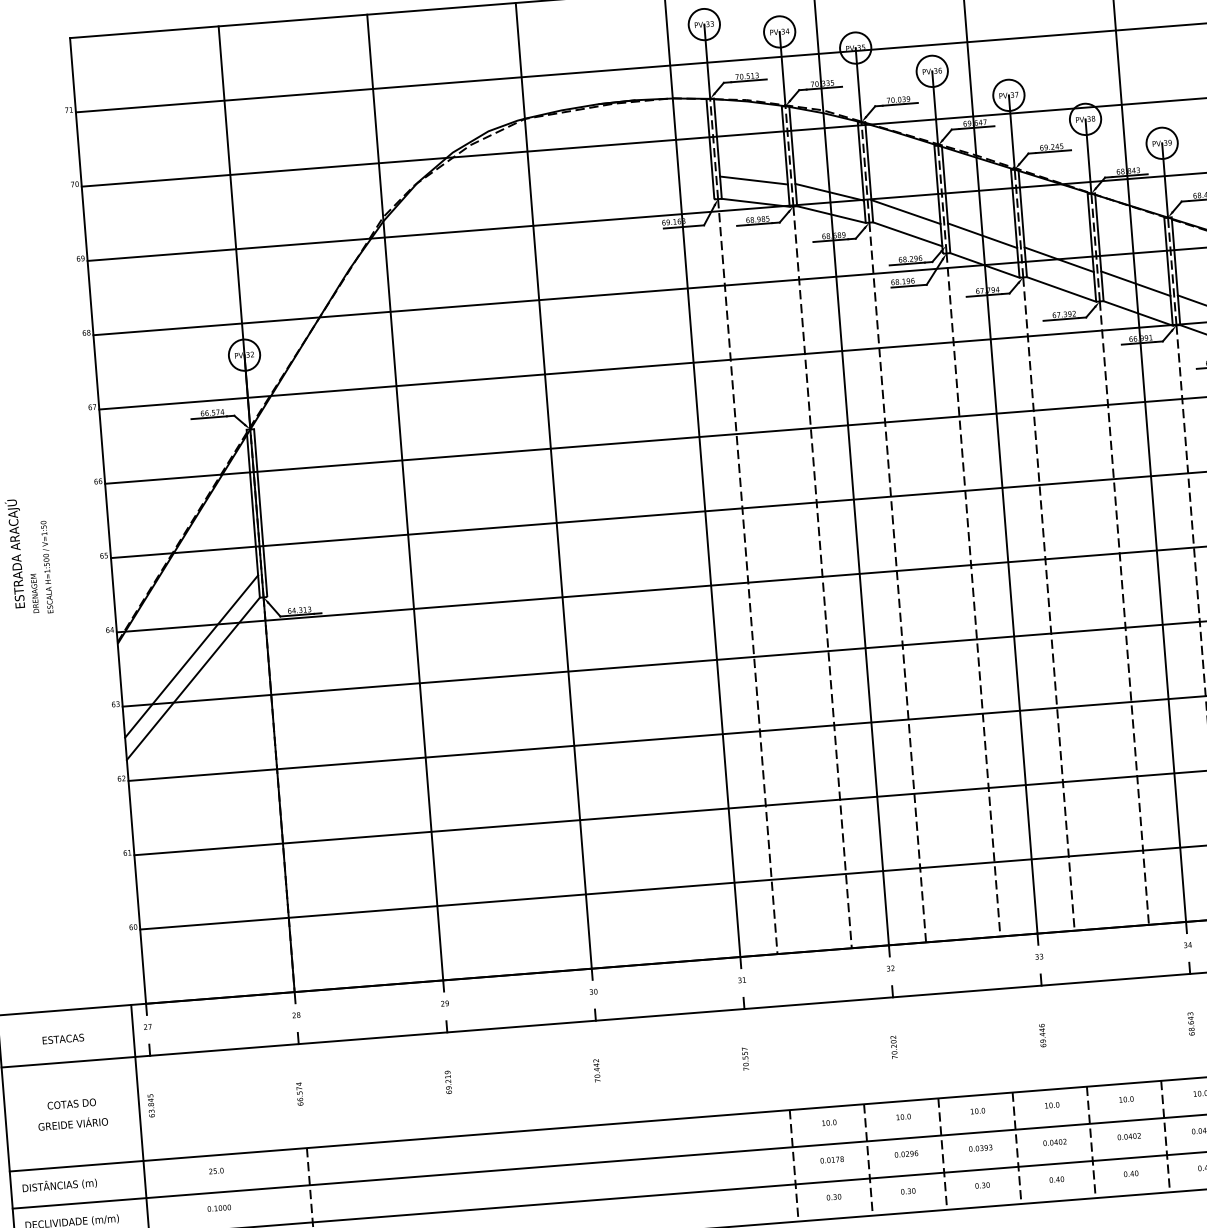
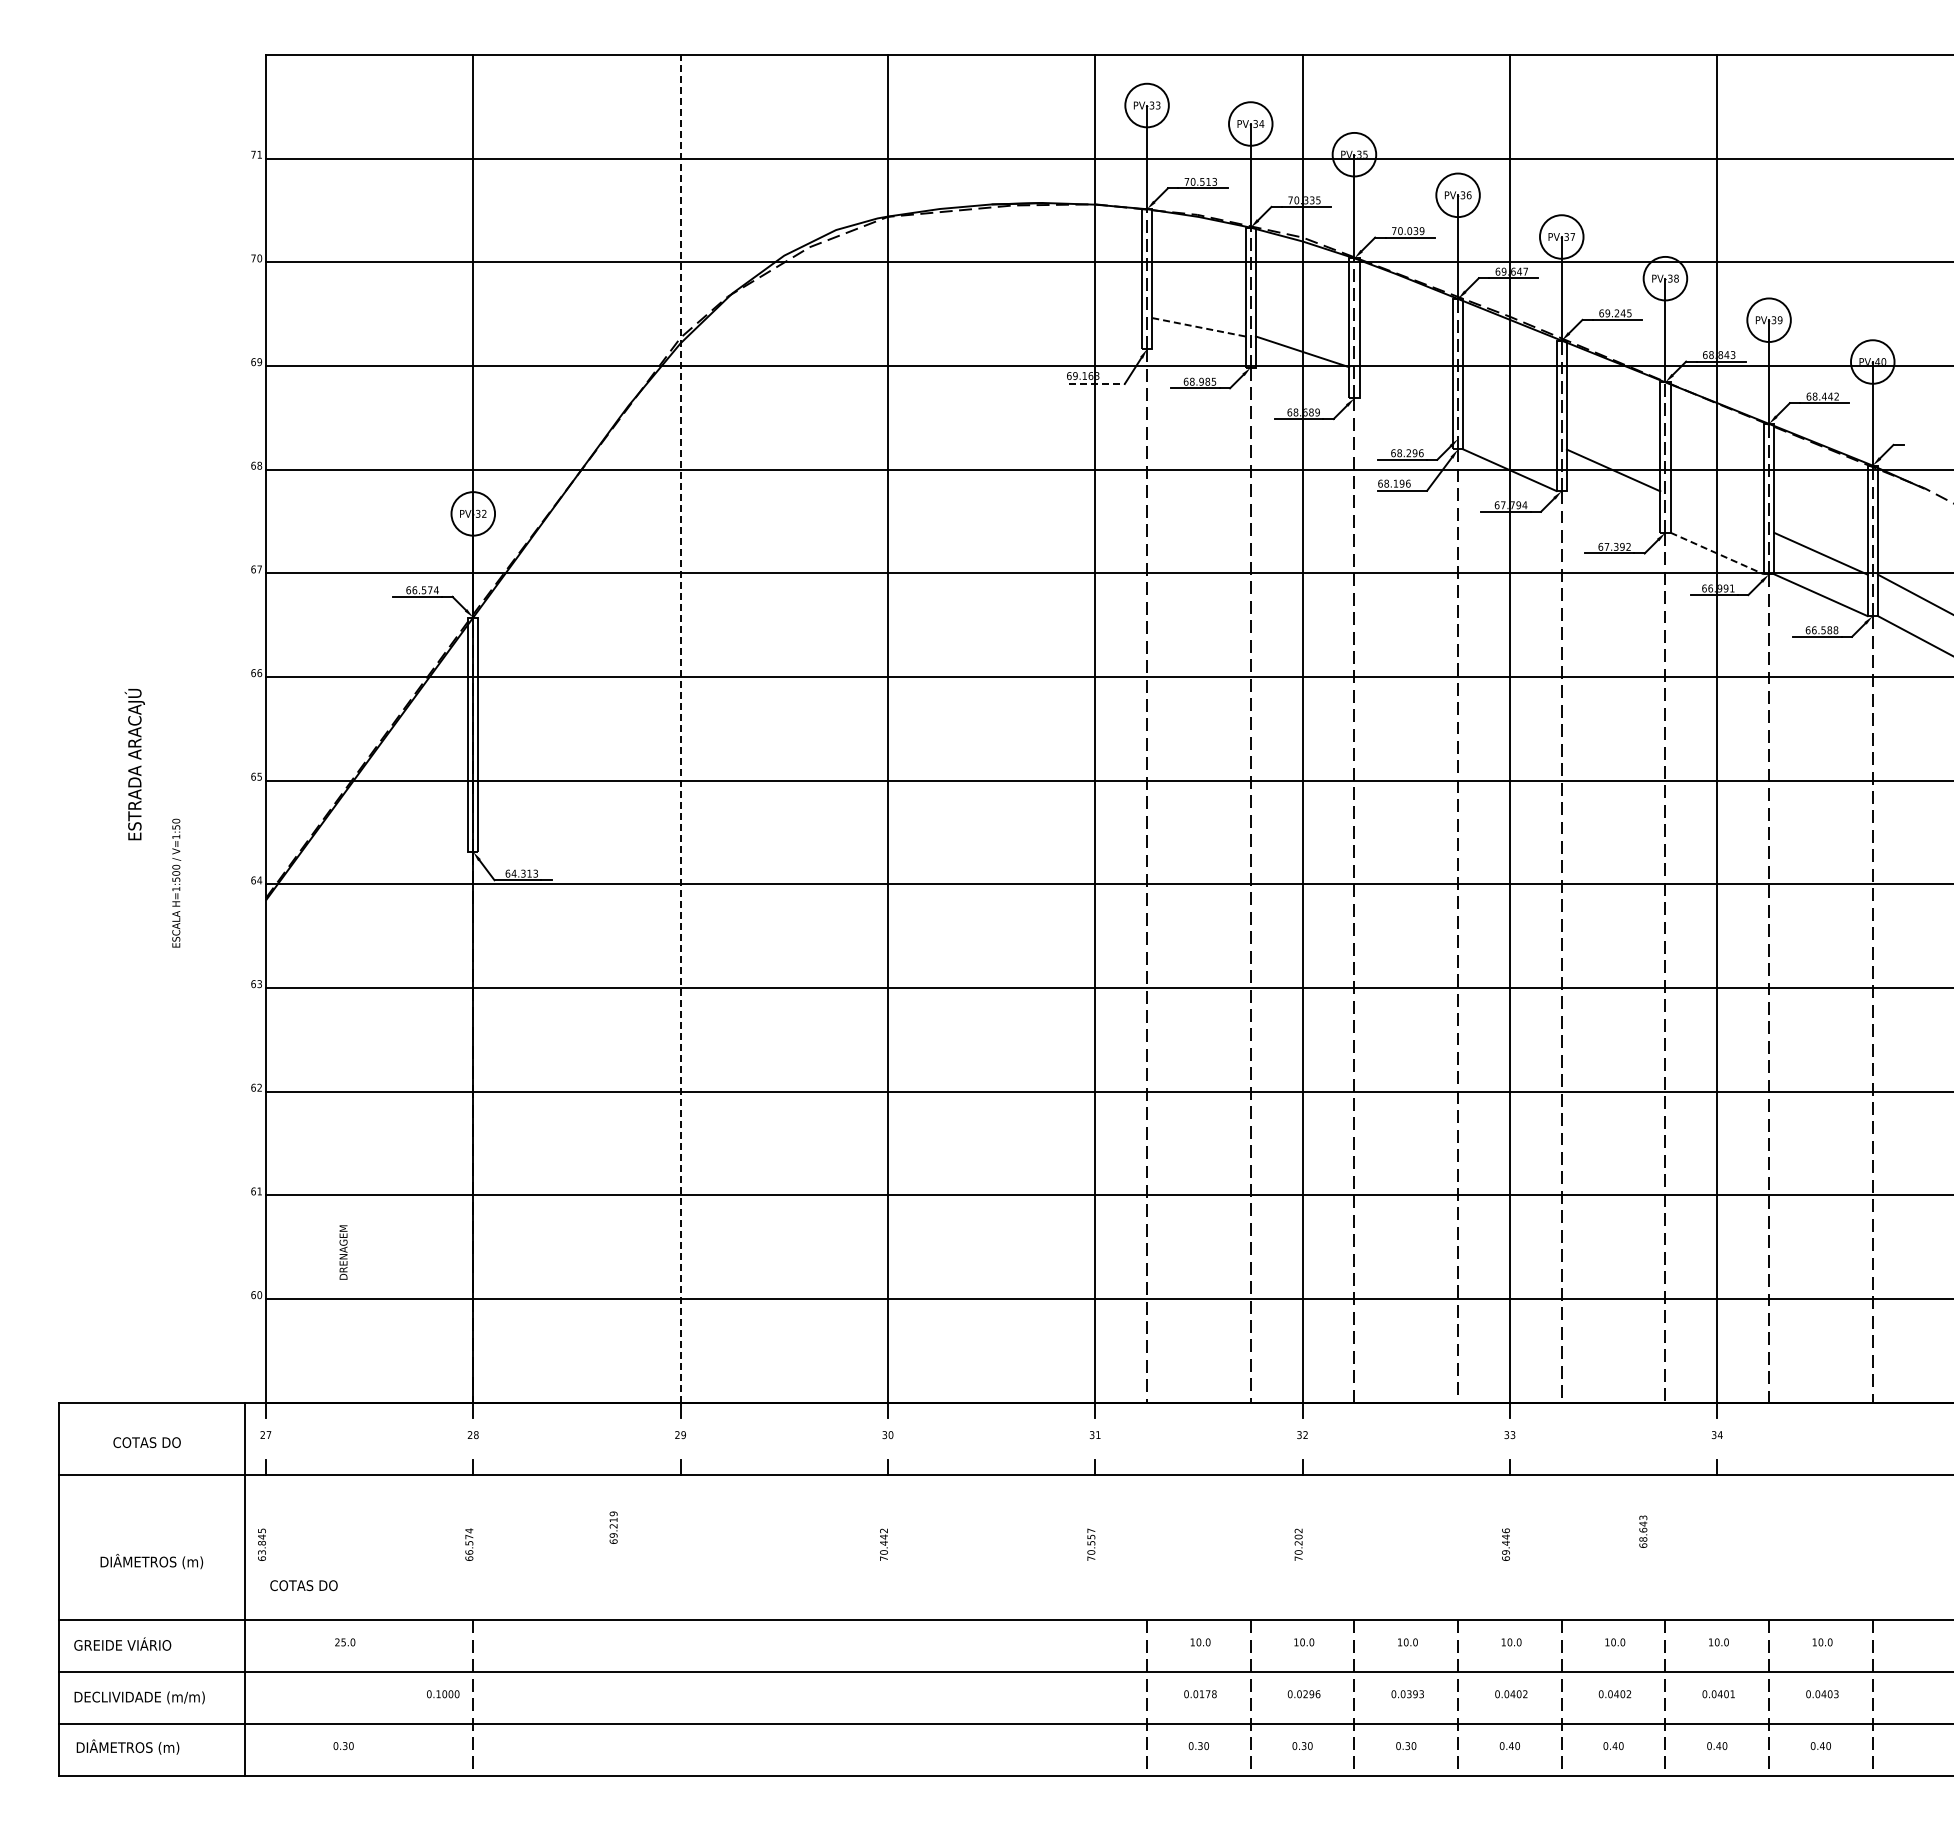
line: (753, 180) -> (1198, 327), solid -> dashed
line: (755, 202) -> (1198, 358), removed
line: (905, 212) -> (1405, 387), removed
line: (831, 214) -> (1302, 382), removed
line: (684, 227) -> (1097, 384), solid -> dashed
line: (907, 234) -> (1405, 418), removed
line: (982, 235) -> (1509, 428), removed
line: (1135, 283) -> (1716, 511), removed
line: (1061, 289) -> (1613, 511), removed
line: (1138, 313) -> (1717, 553), solid -> dashed
line: (405, 497) -> (680, 728), solid -> dashed
text: (47, 566) -> (176, 882), moved
text: (34, 593) -> (343, 1252), moved
line: (191, 656) -> (366, 925), removed
line: (192, 678) -> (366, 956), removed
text: (1191, 1023) -> (1643, 1531), moved
text: (62, 1039) -> (146, 1442), ESTACAS -> COTAS DO
text: (448, 1082) -> (613, 1527), moved
text: (71, 1103) -> (303, 1585), moved
text: (73, 1124) -> (151, 1561), GREIDE VIÁRIO -> DIÂMETROS (m)
text: (59, 1184) -> (126, 1644), DISTÂNCIAS (m) -> GREIDE VIÁRIO
text: (219, 1208) -> (443, 1694), moved

